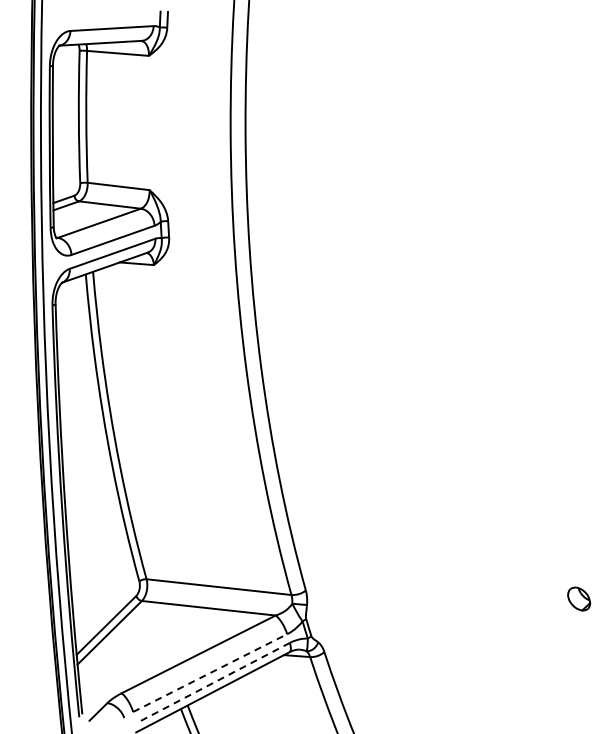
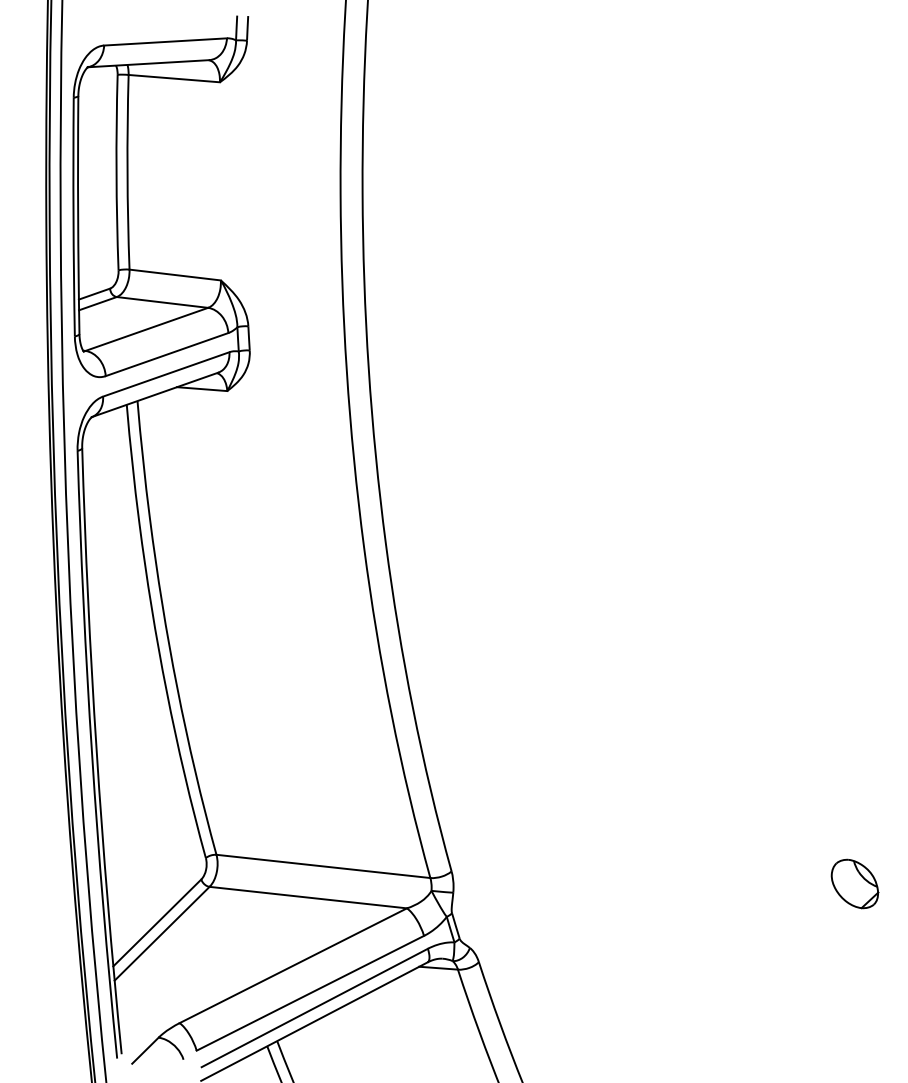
part: (578, 598) -> (853, 883), size x1.43
line: (210, 672) -> (310, 992), dashed -> solid
line: (213, 683) -> (315, 1008), dashed -> solid

